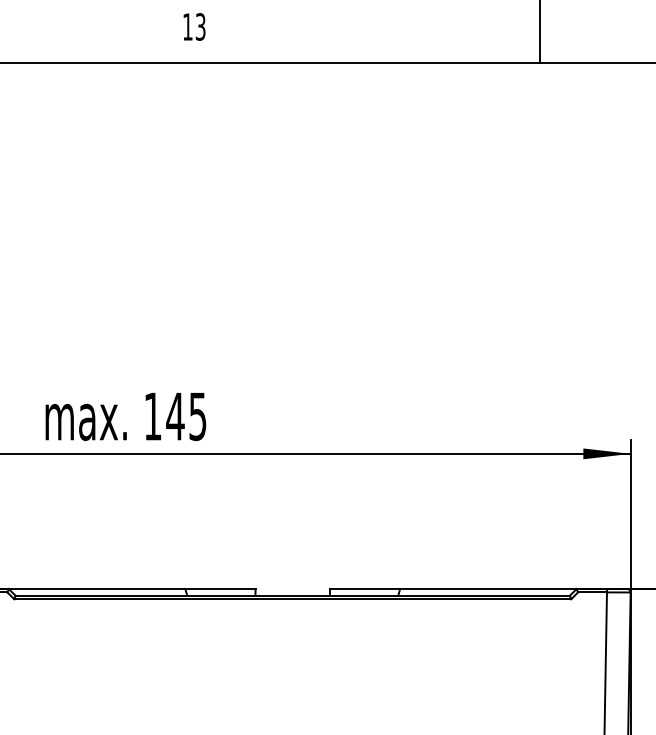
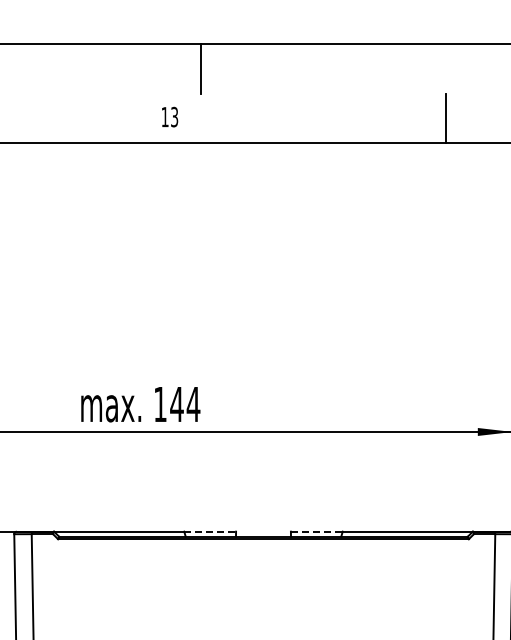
text: (195, 26) -> (170, 116), moved
text: (197, 416) -> (193, 404), 145 -> 144
line: (220, 588) -> (210, 531), solid -> dashed
line: (364, 588) -> (316, 531), solid -> dashed

